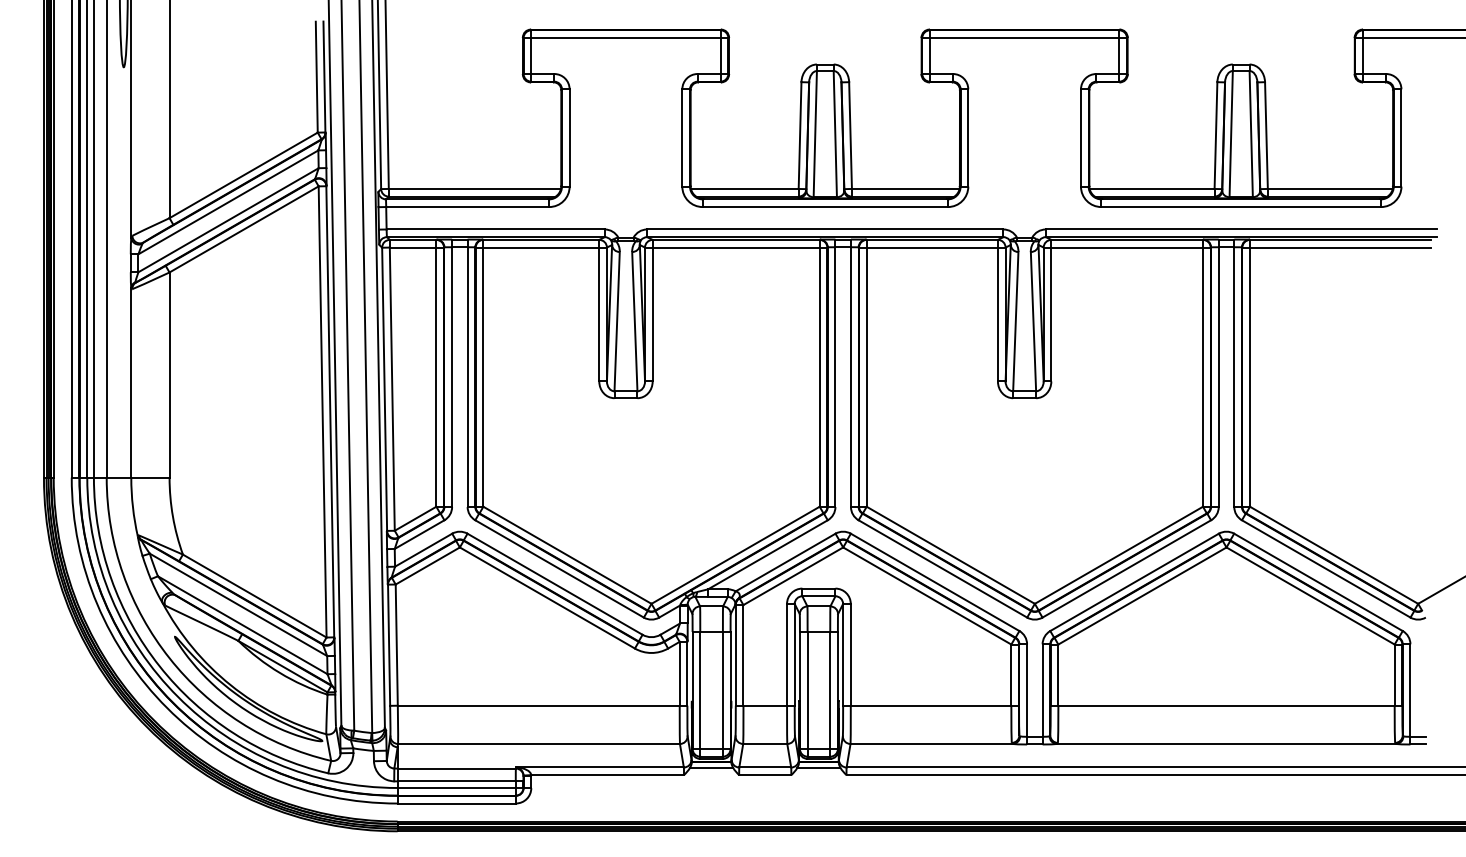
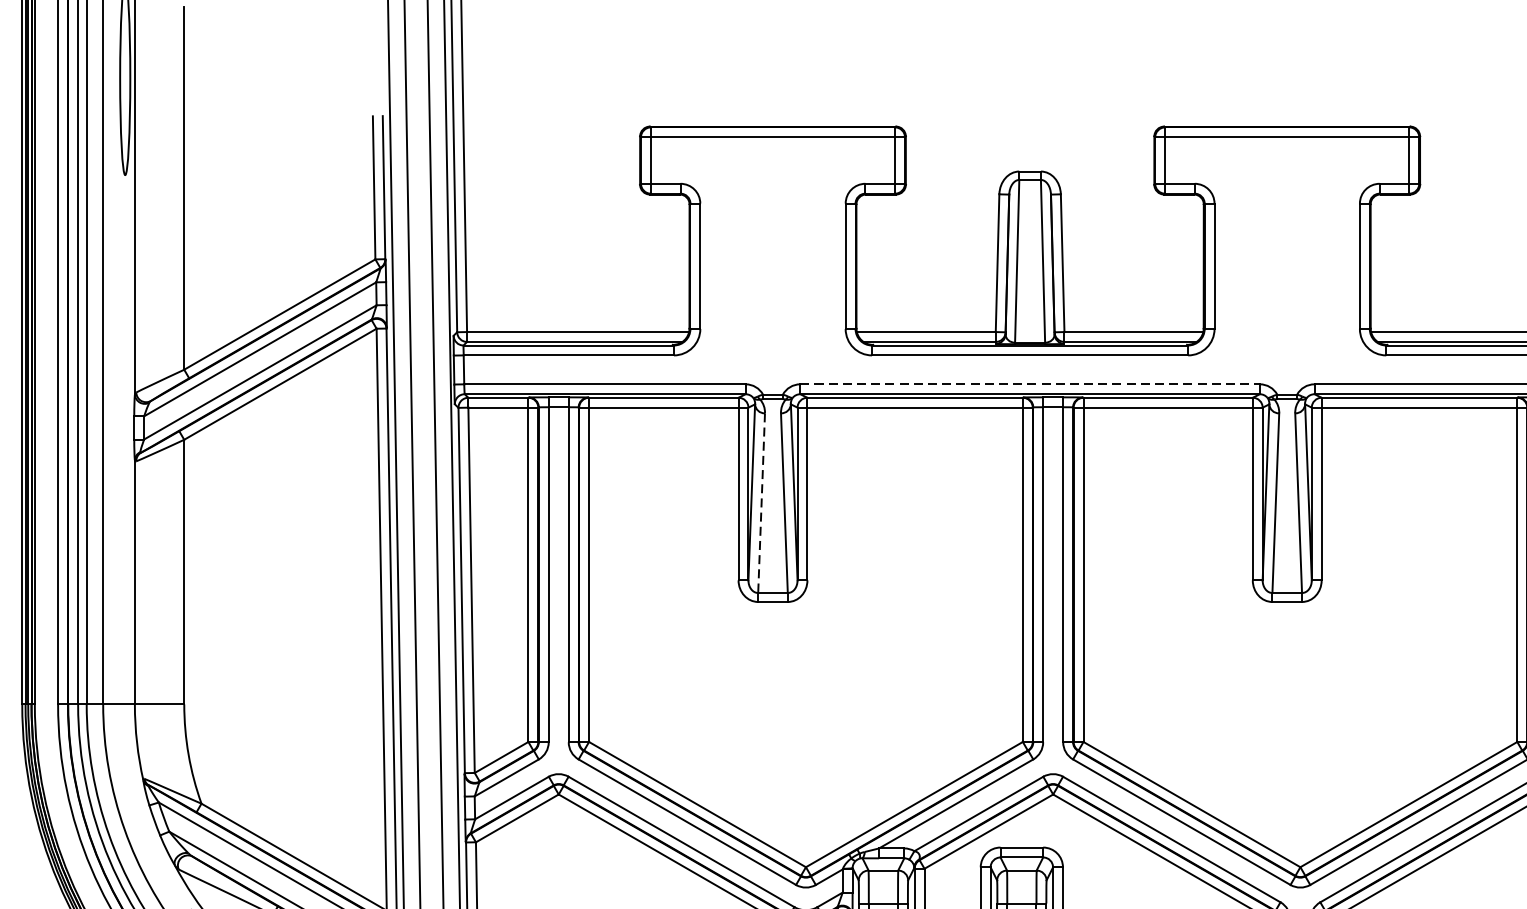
line: (825, 229) -> (1030, 384), solid -> dashed
line: (617, 321) -> (762, 503), solid -> dashed

